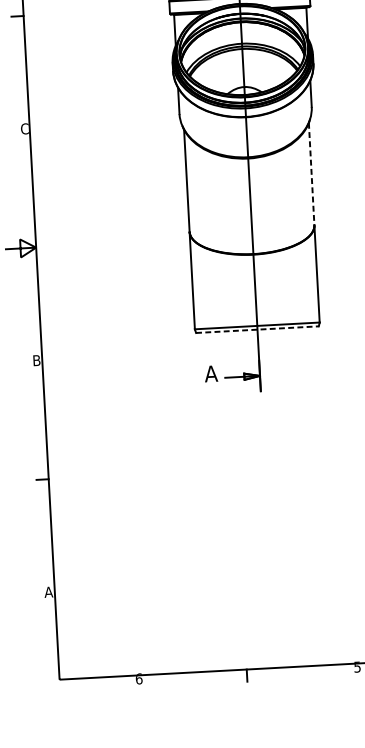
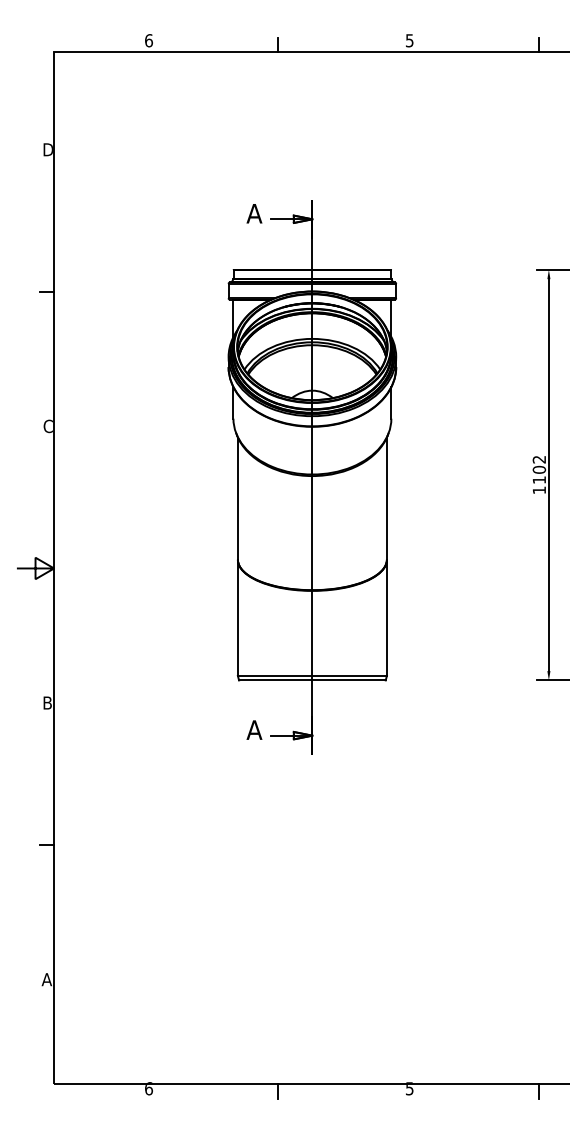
line: (311, 174) -> (386, 499), dashed -> solid
line: (257, 329) -> (312, 680), dashed -> solid

